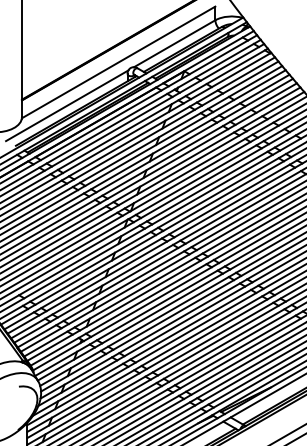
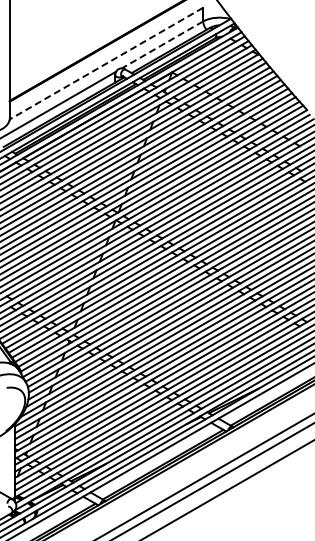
line: (174, 43) -> (162, 44), solid -> dashed
line: (118, 62) -> (106, 63), solid -> dashed

